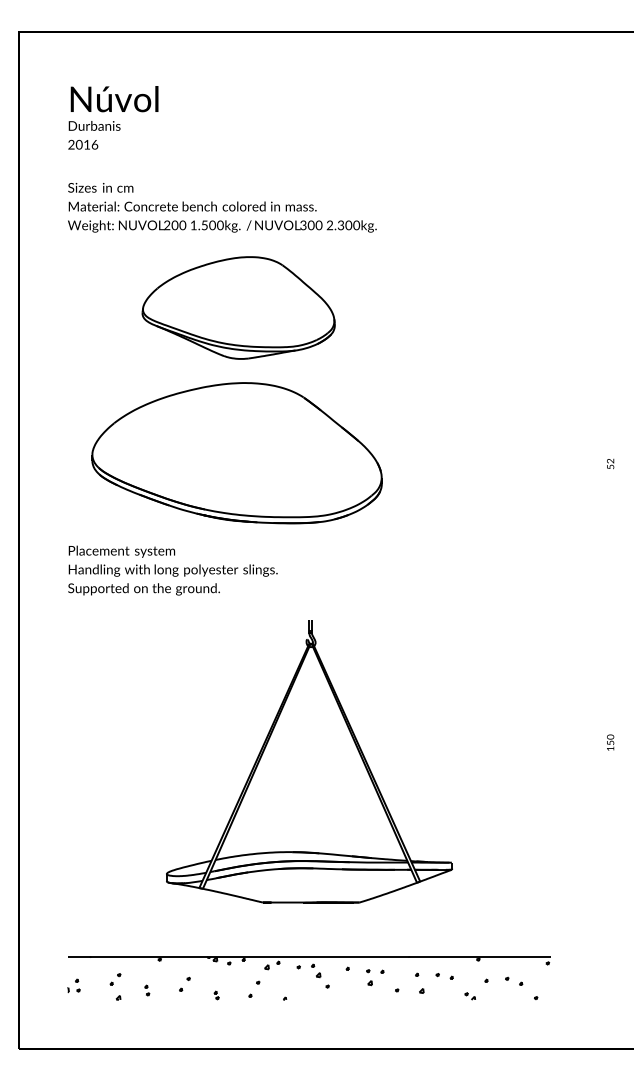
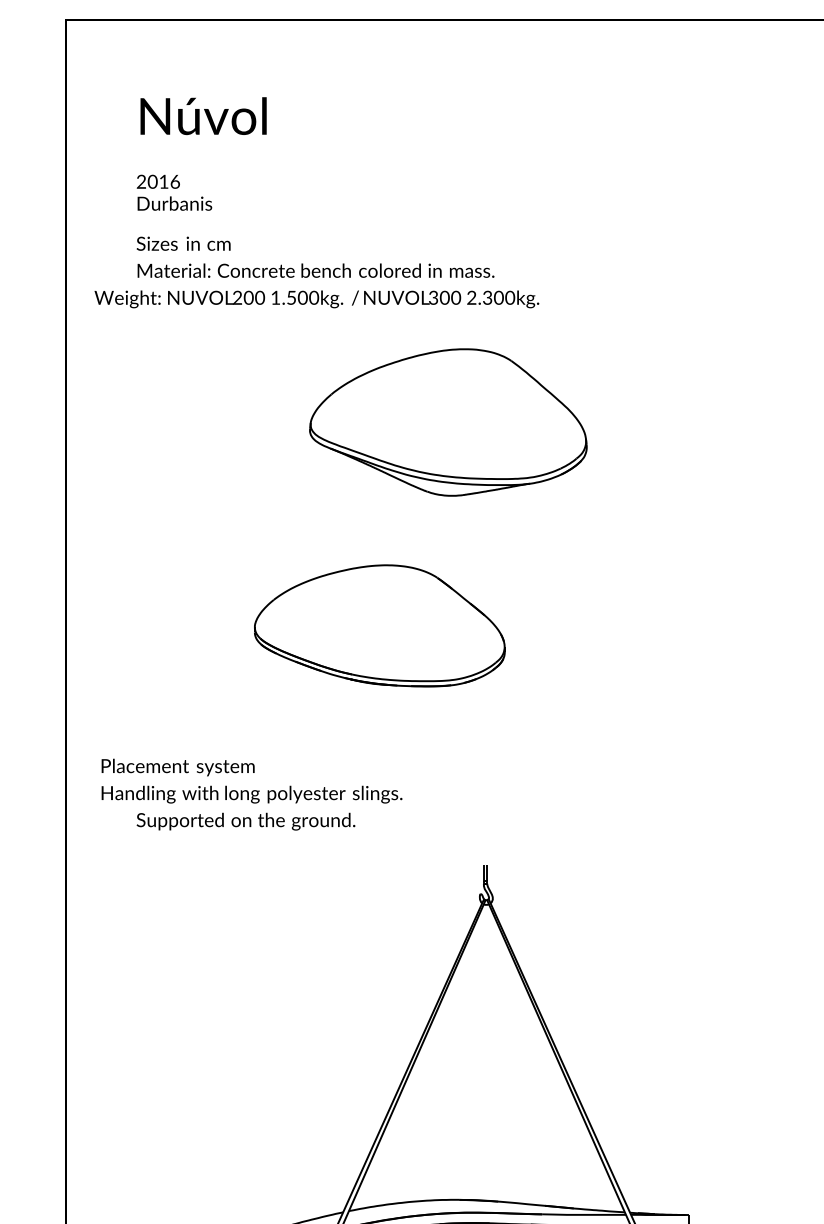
text: (94, 125) -> (174, 203), moved
text: (222, 226) -> (317, 299), moved
part: (238, 307) -> (448, 421), moved
part: (236, 453) -> (378, 626), size x0.6
text: (172, 560) -> (250, 780), moved

